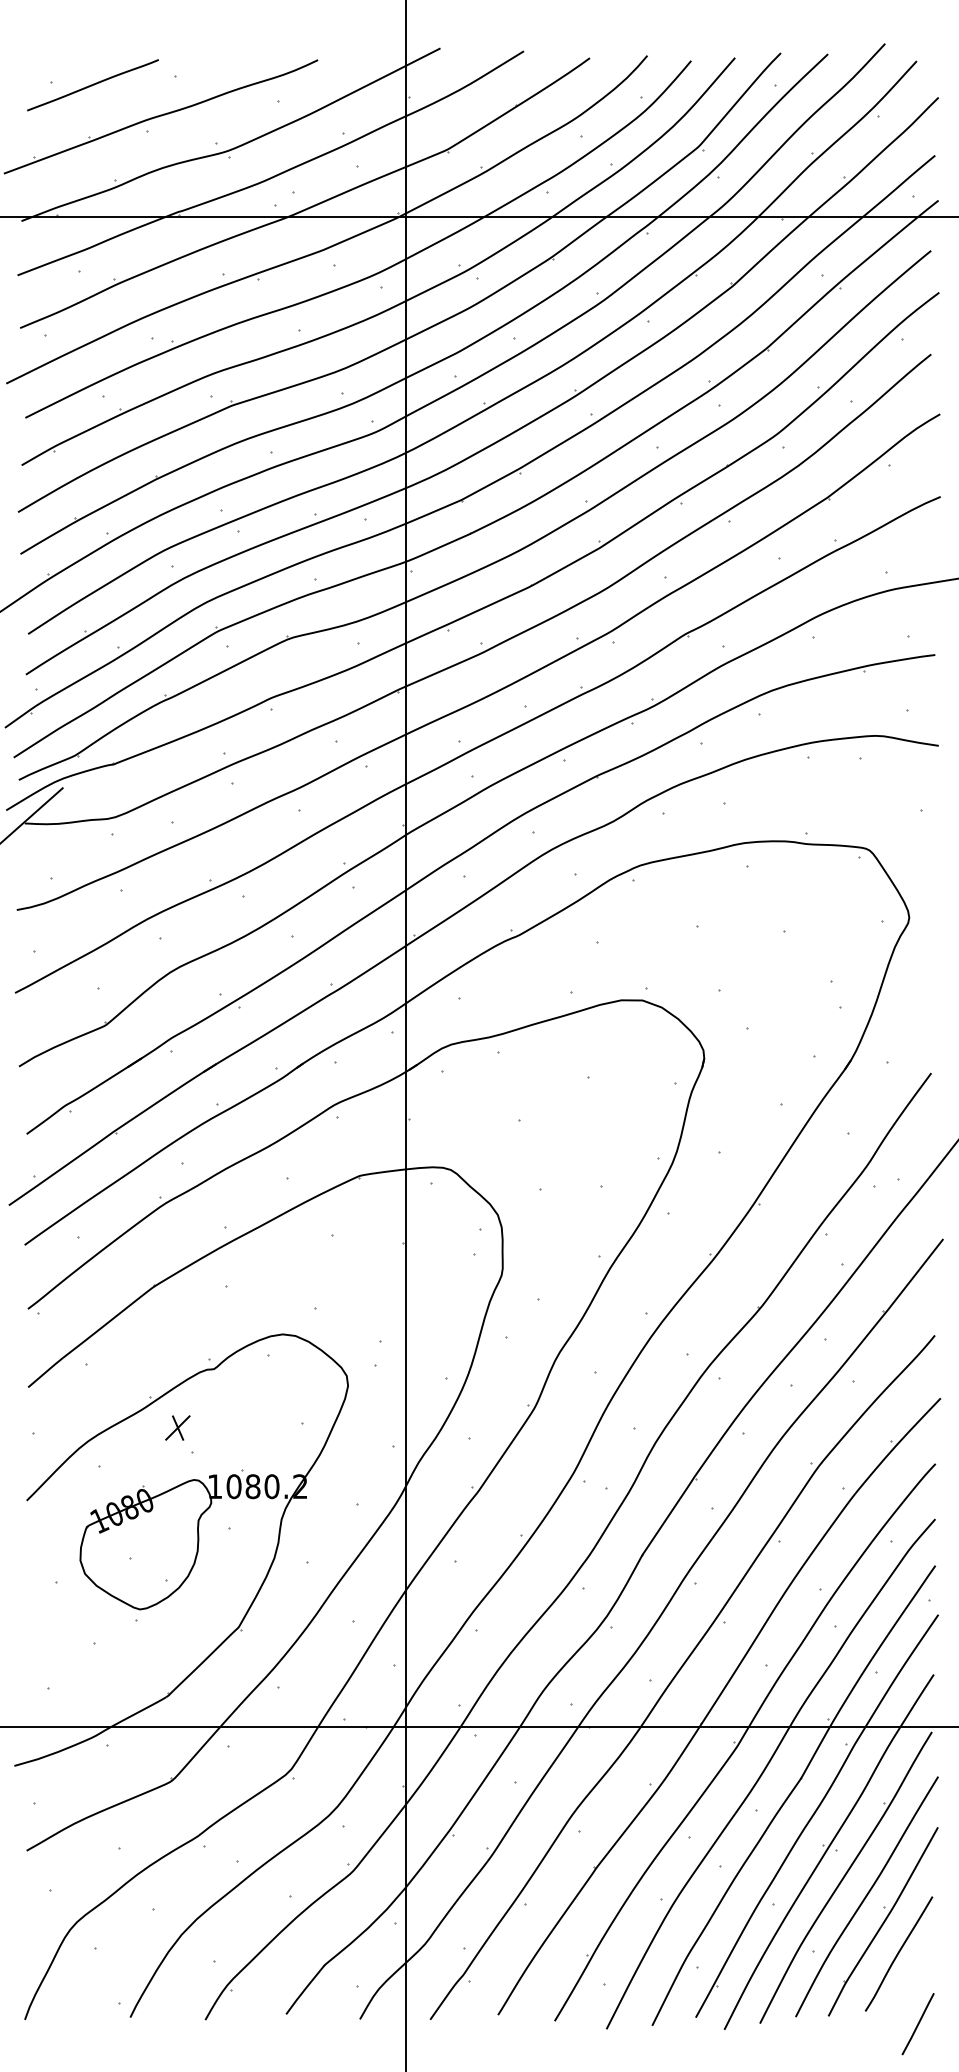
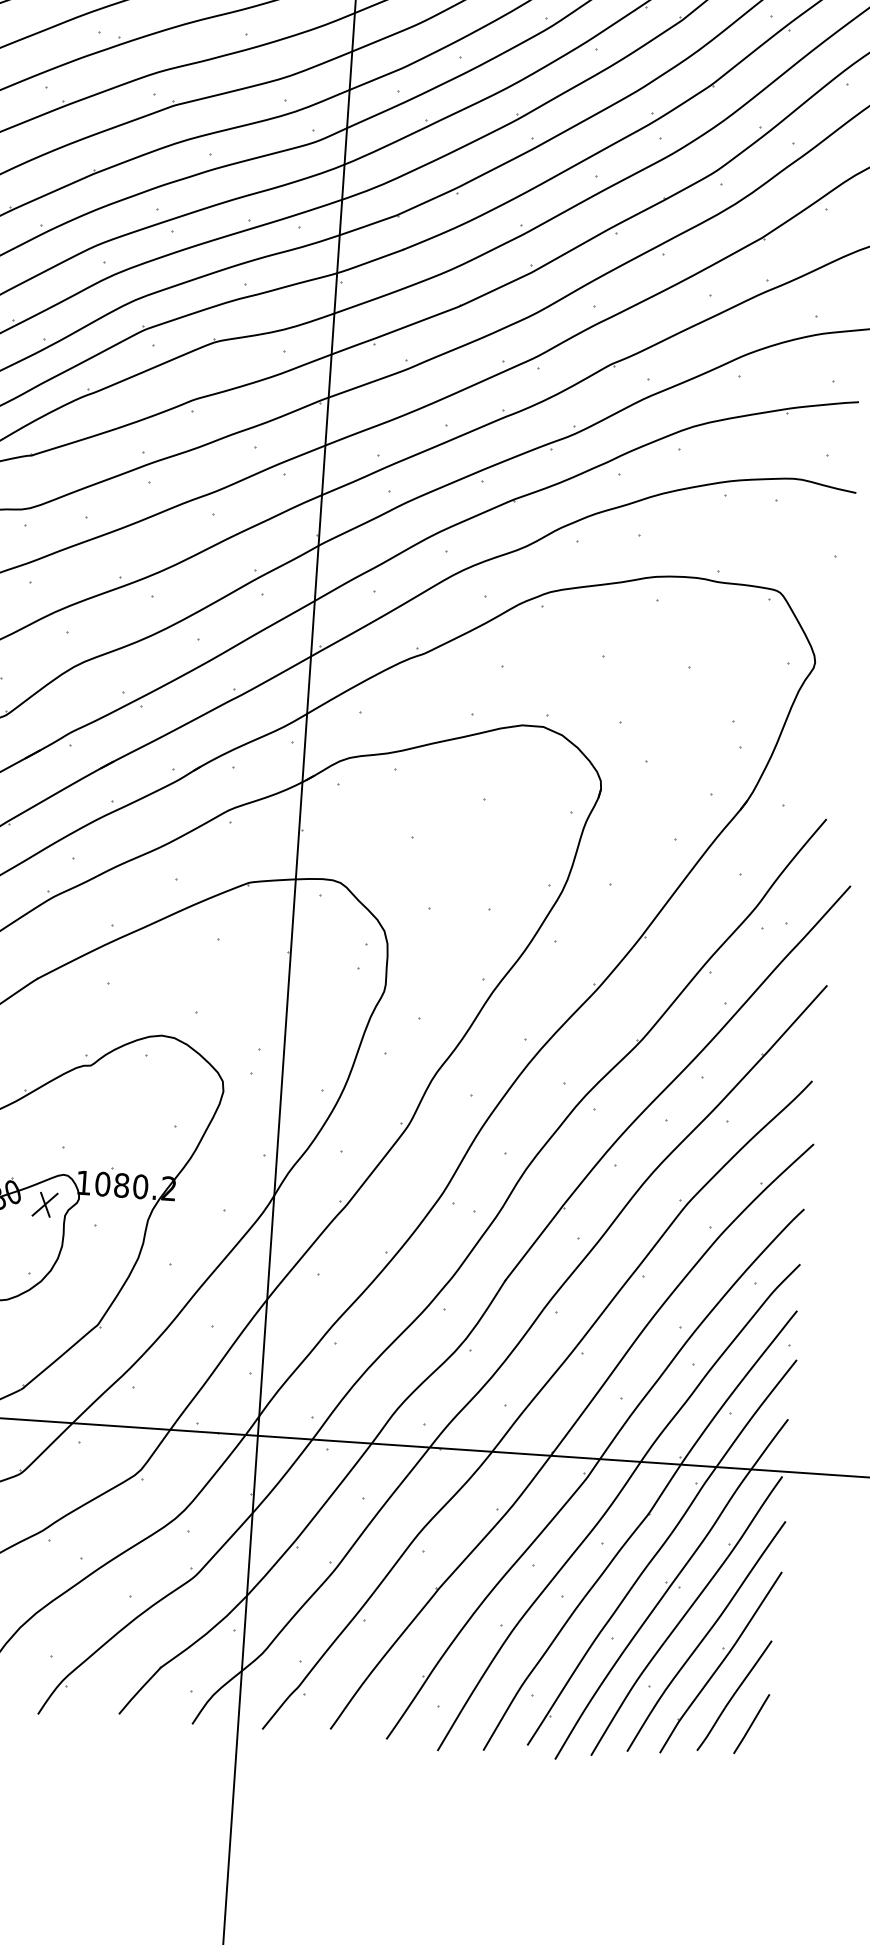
part: (177, 1427) -> (44, 1204), moved
line: (917, 2024) -> (751, 1724), moved

